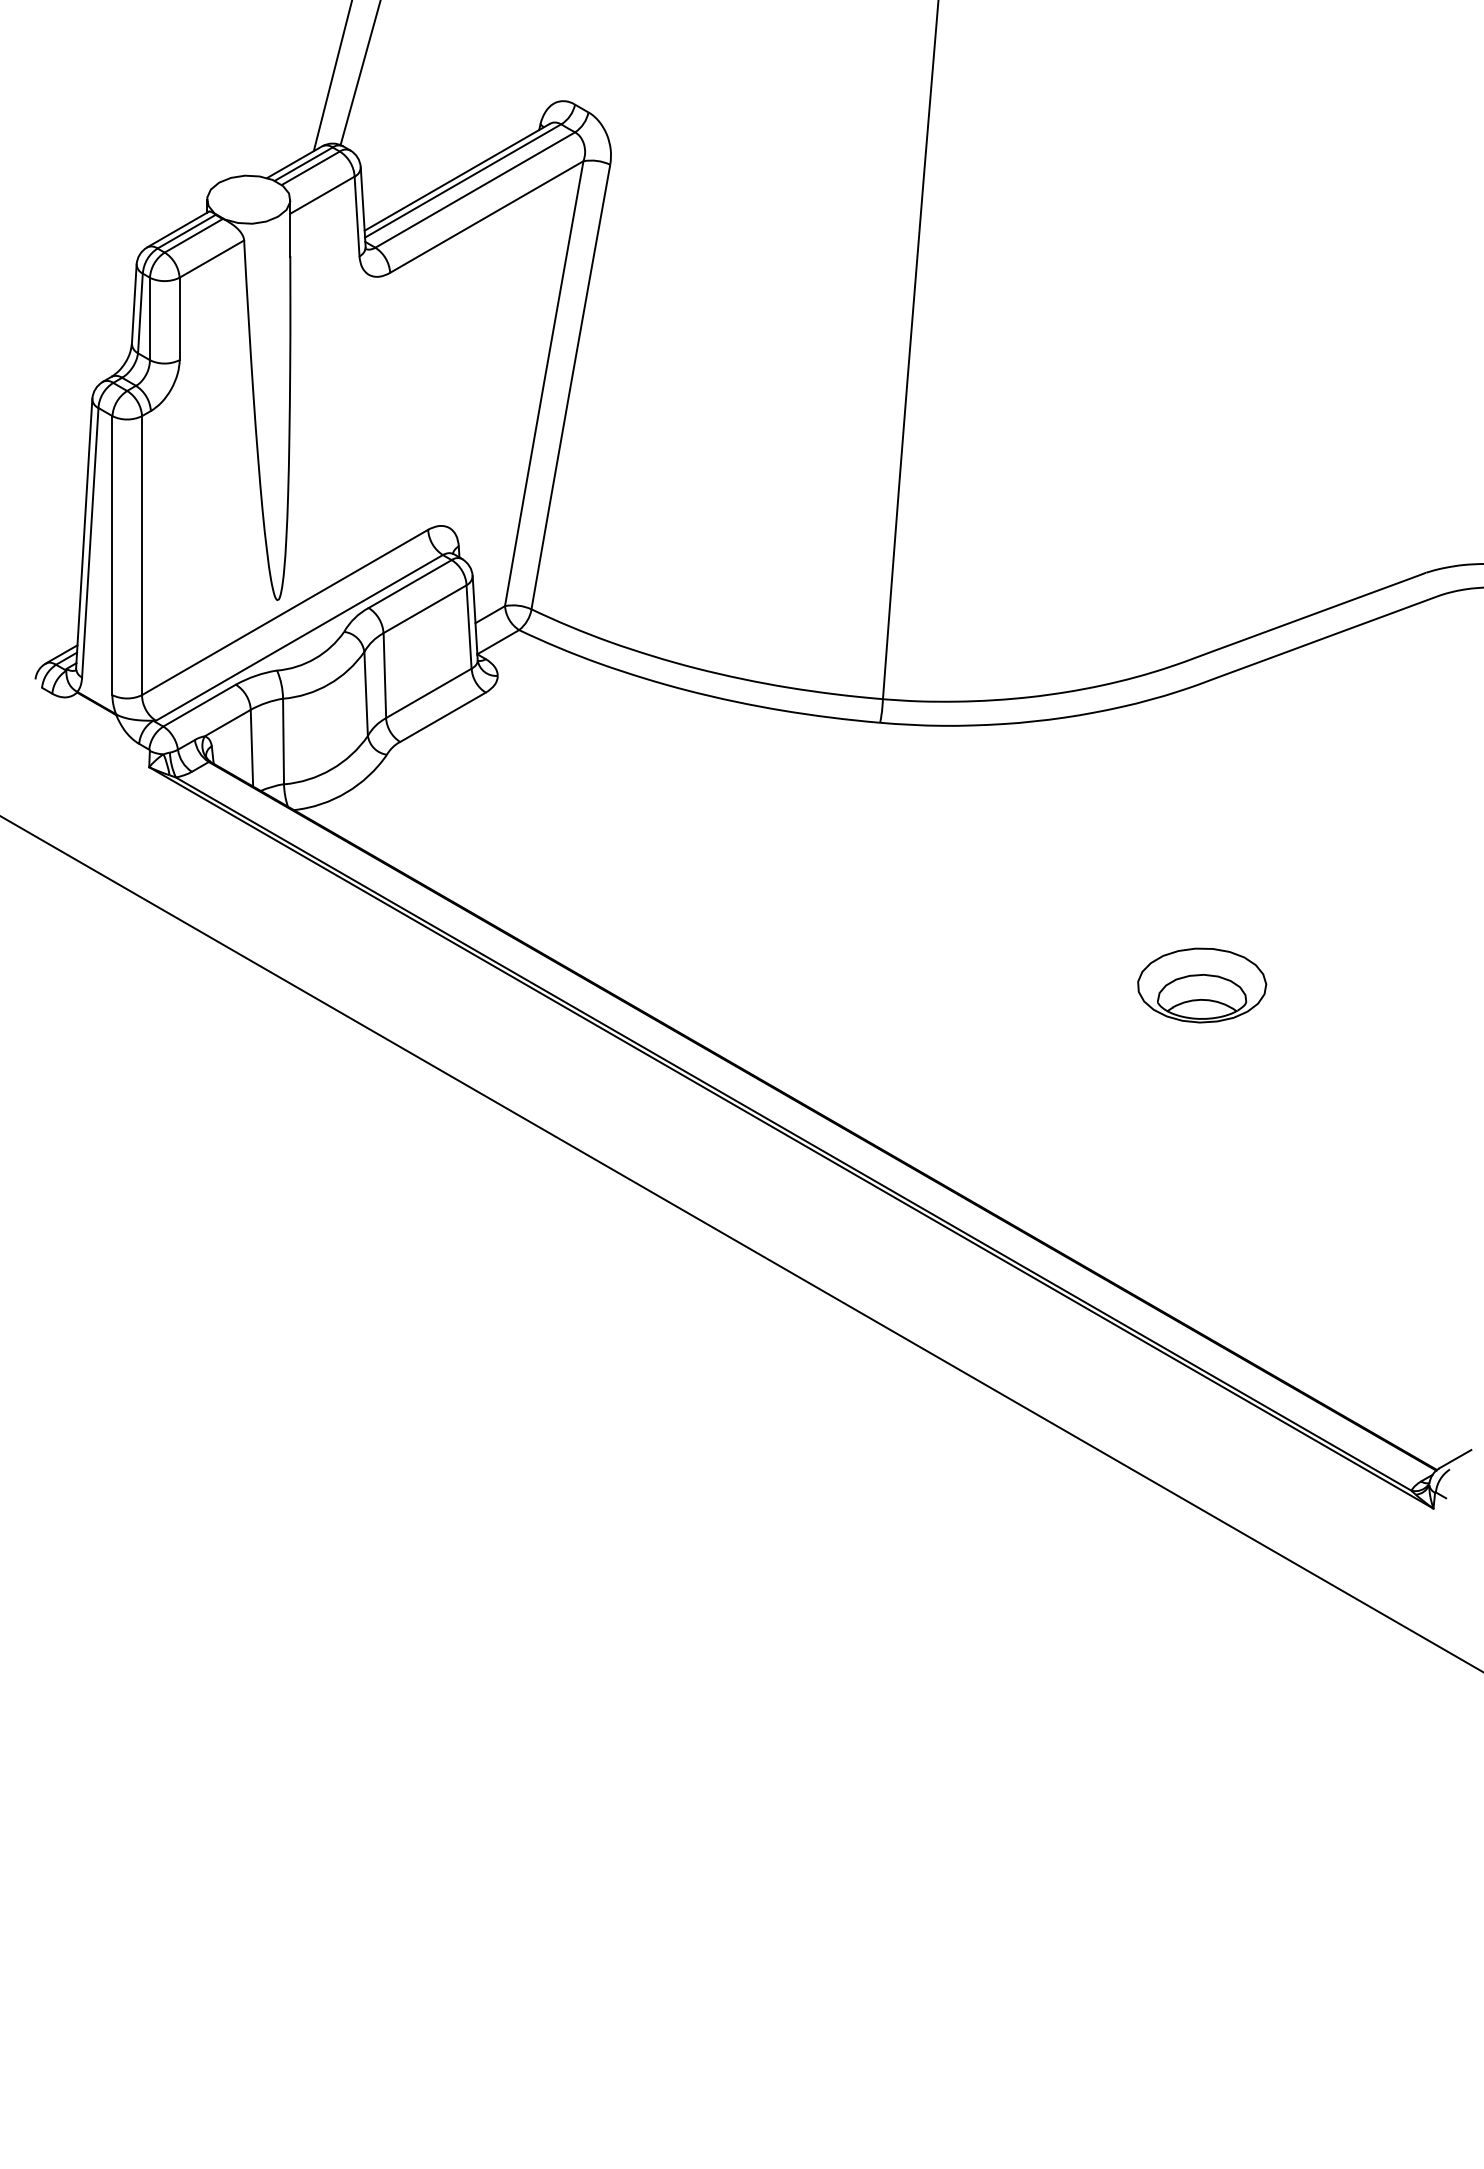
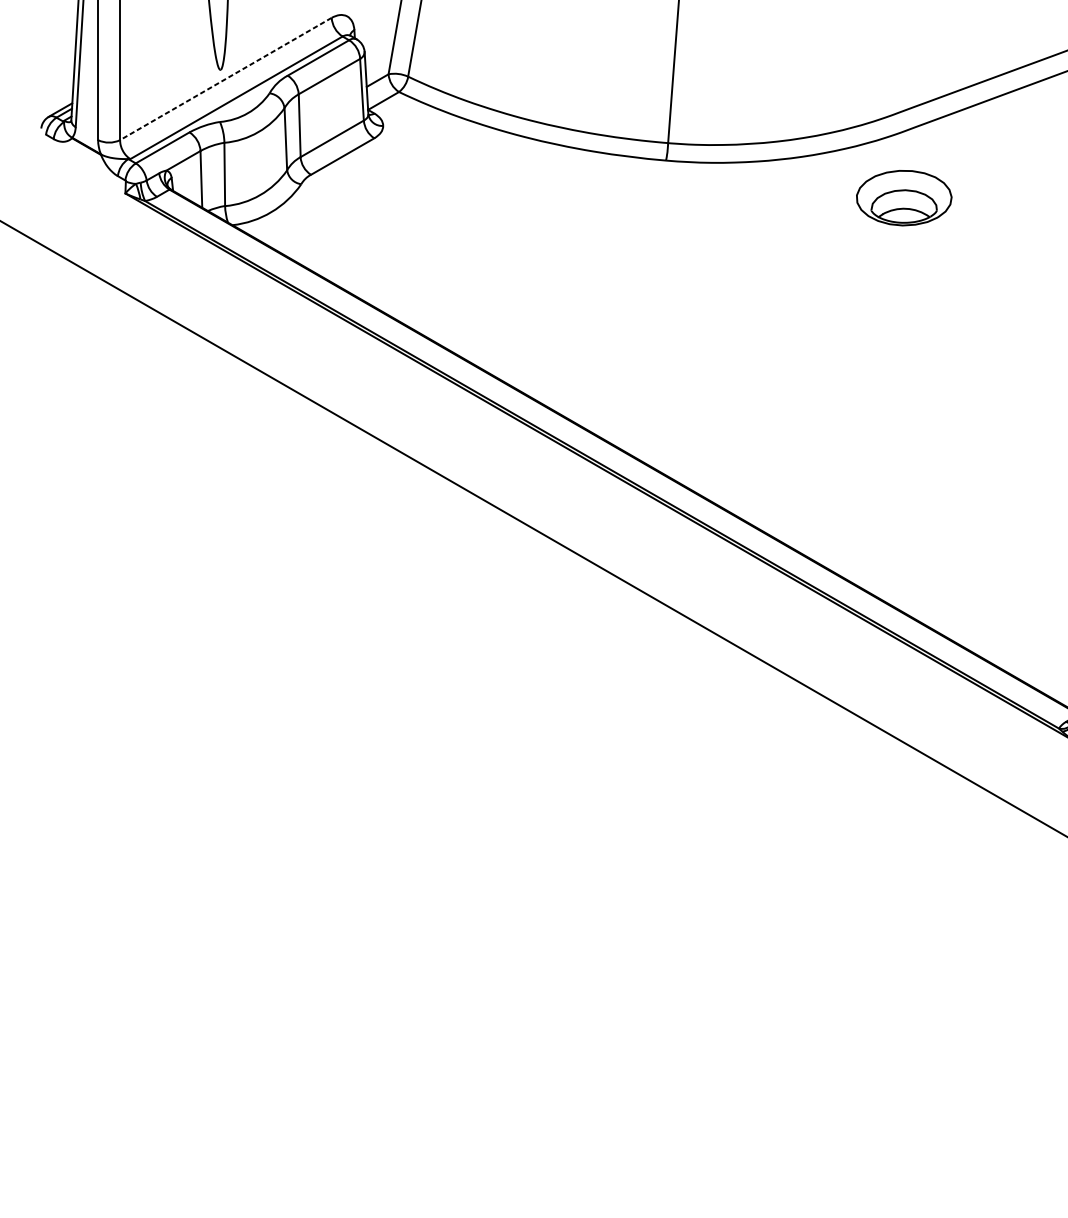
line: (284, 612) -> (225, 79), solid -> dashed
part: (1202, 985) -> (904, 198), moved

